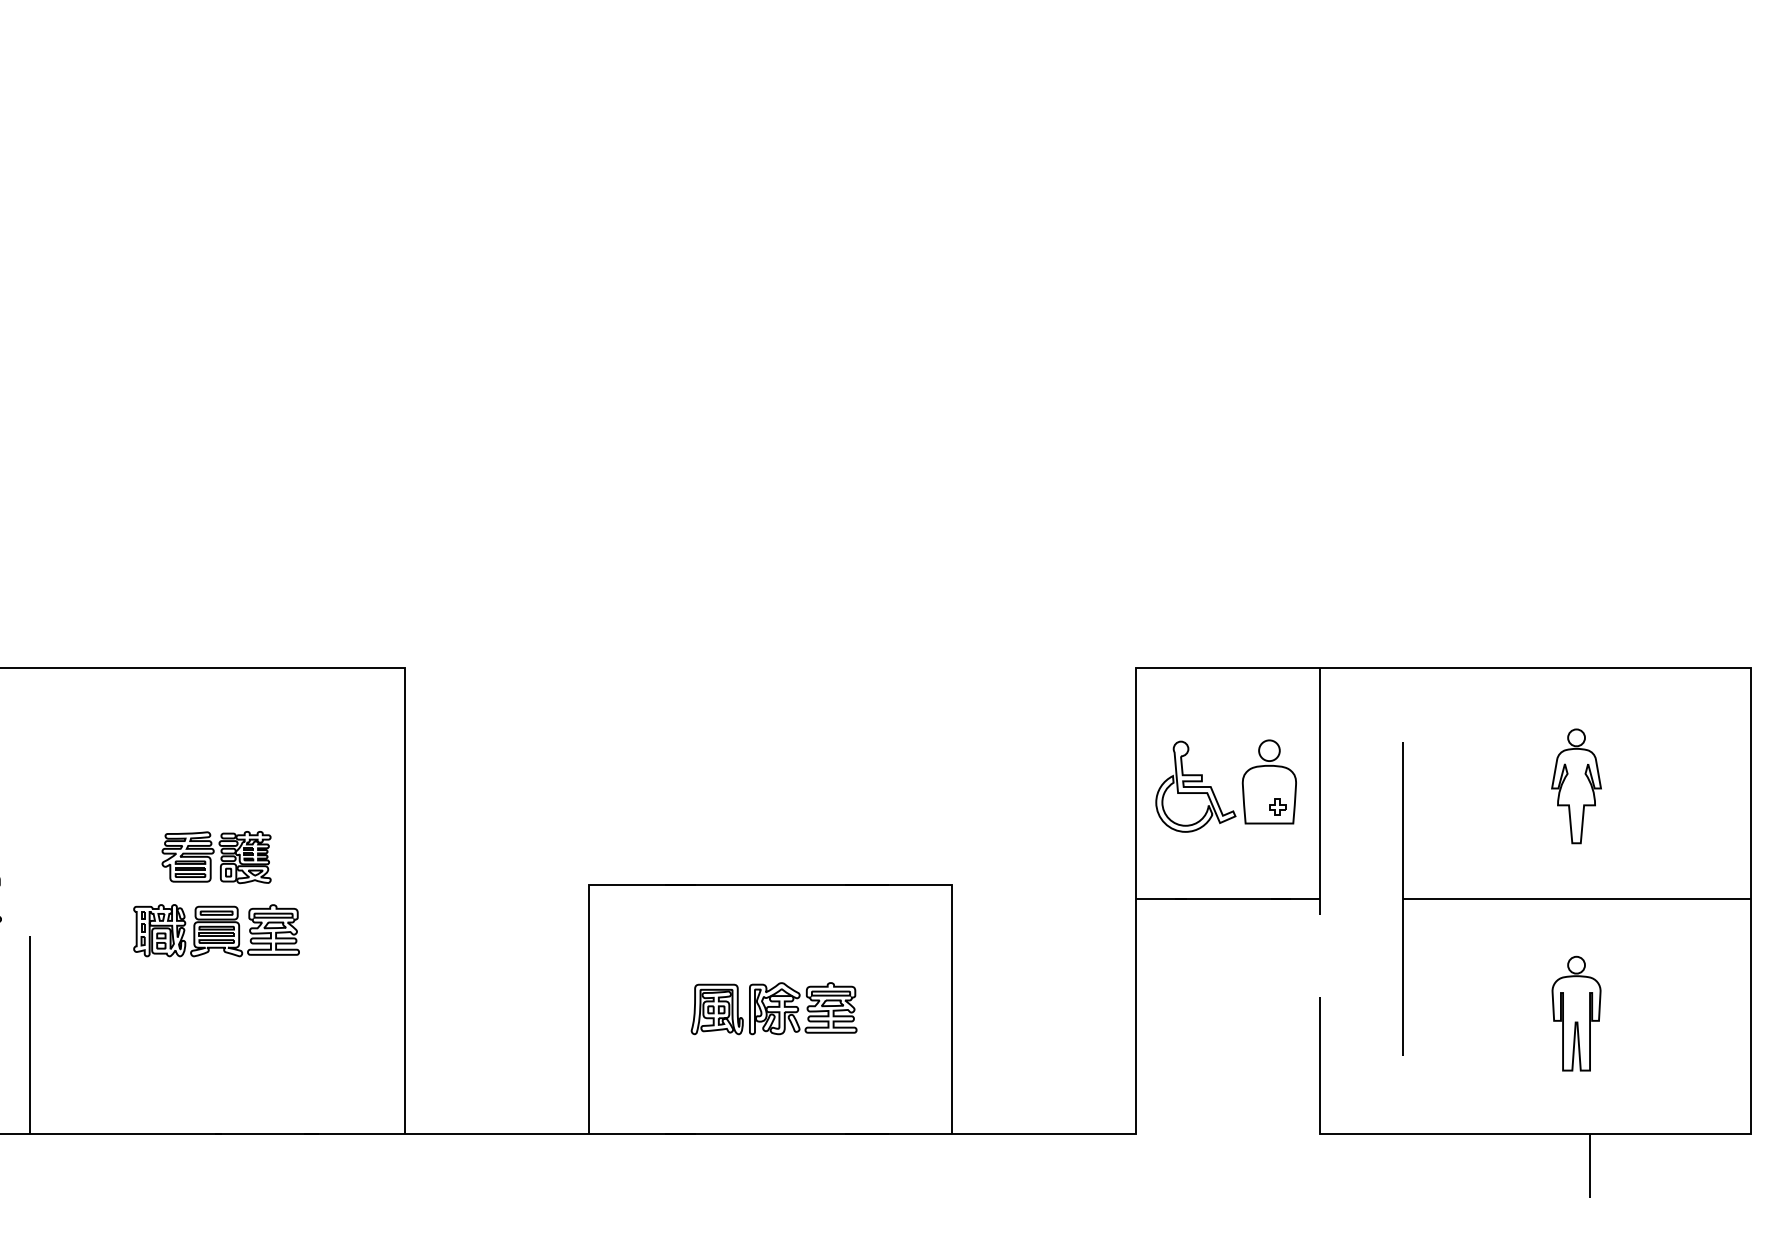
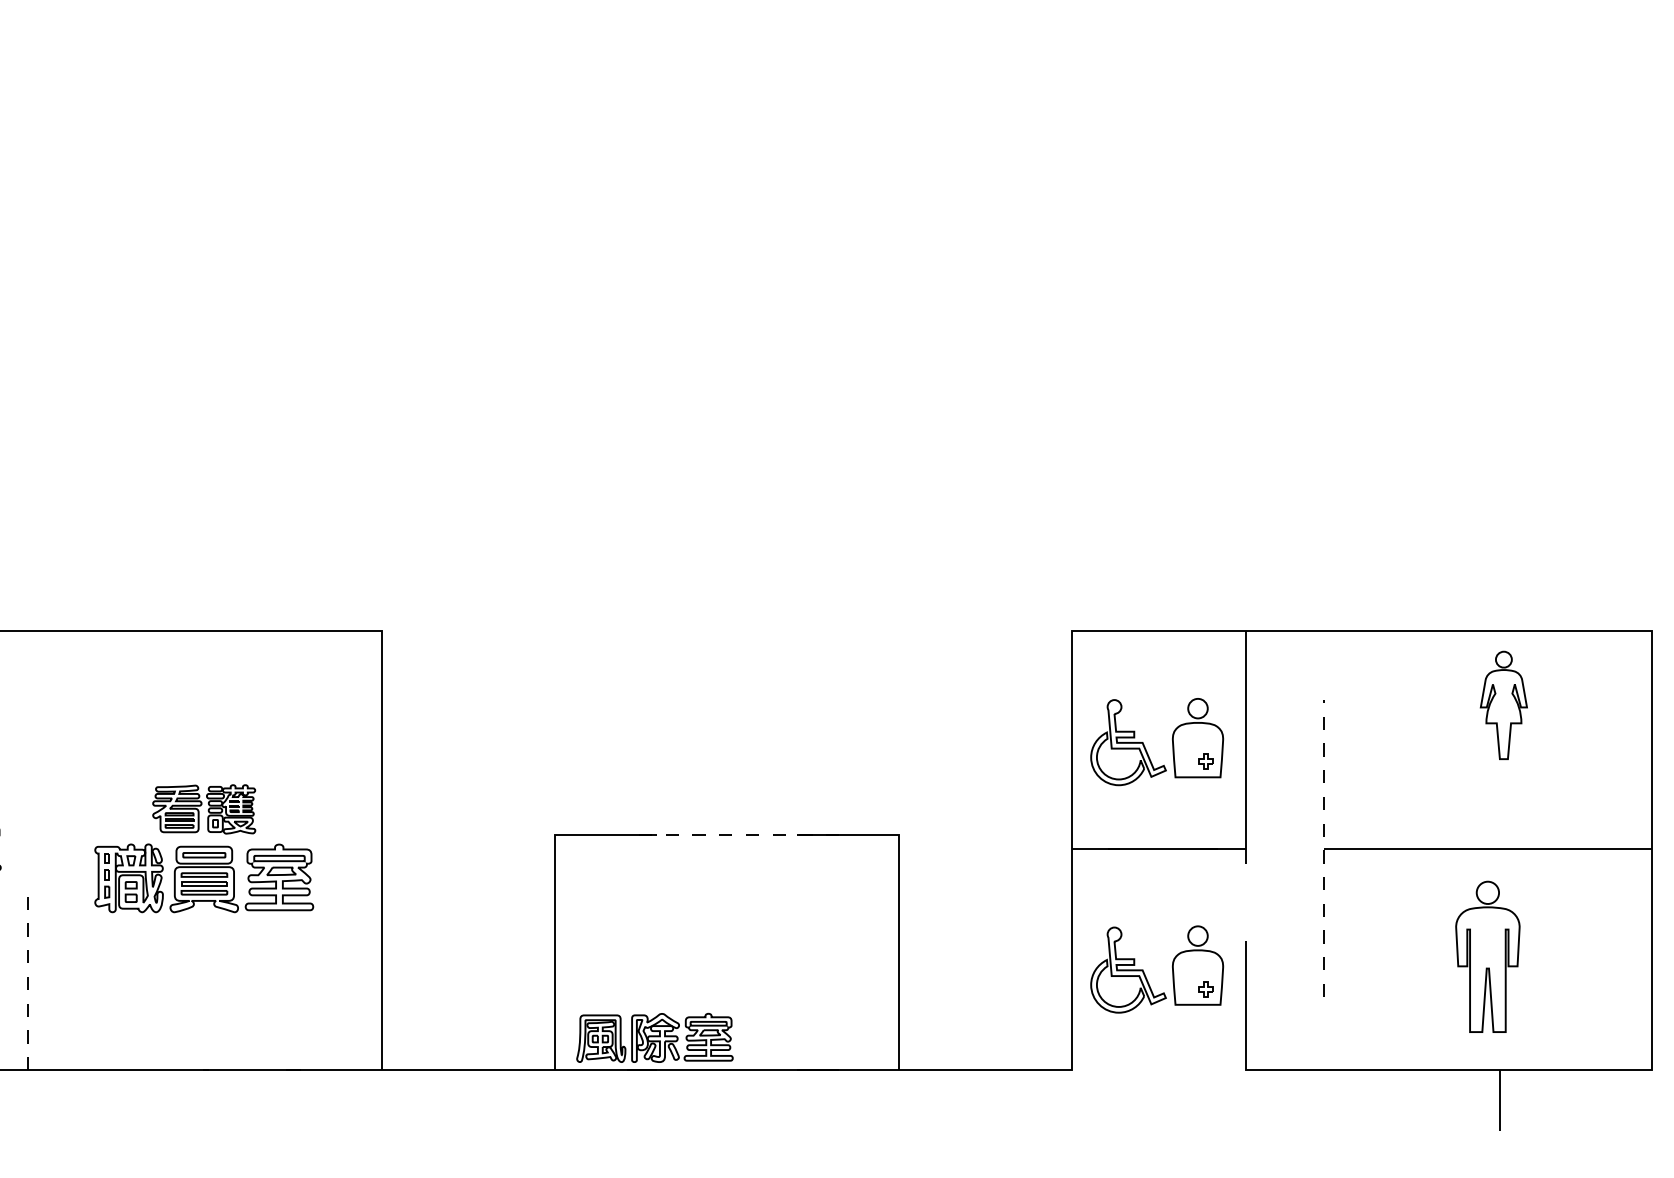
part: (1576, 786) -> (1503, 705), moved
line: (776, 884) -> (732, 834), solid -> dashed
line: (1402, 898) -> (1323, 848), solid -> dashed
part: (216, 930) -> (204, 878), size x1.4
part: (773, 1008) -> (654, 1037), moved
part: (1576, 1013) -> (1487, 956), size x1.4
part: (1213, 1031) -> (1145, 973), added
line: (29, 1035) -> (27, 977), solid -> dashed

